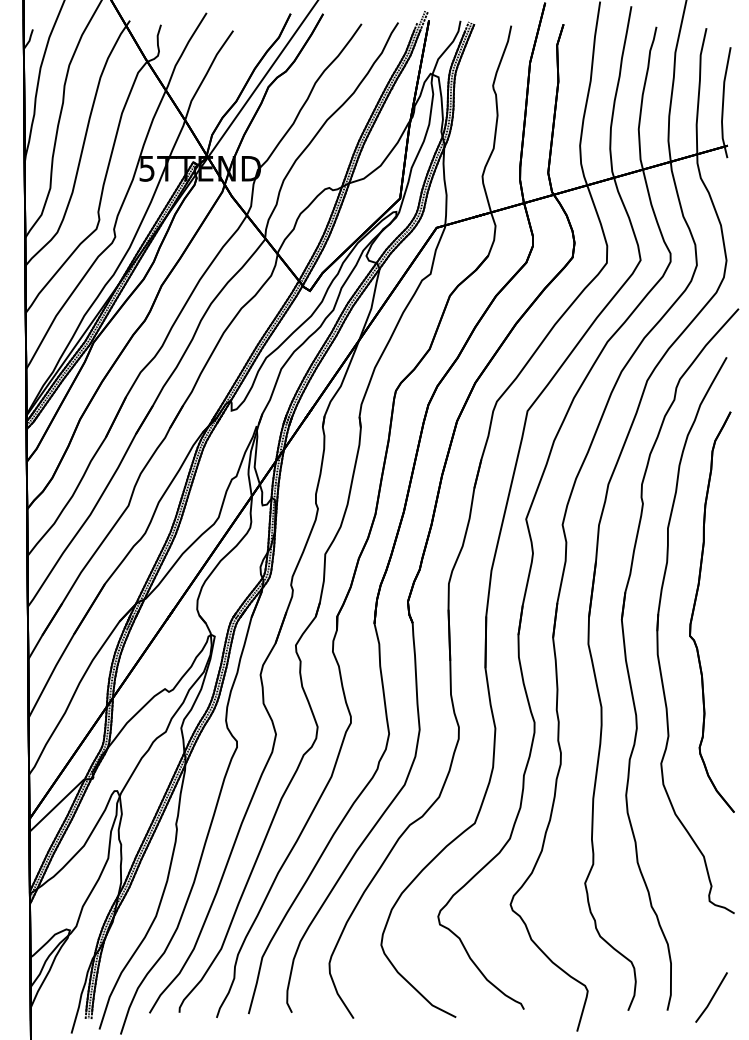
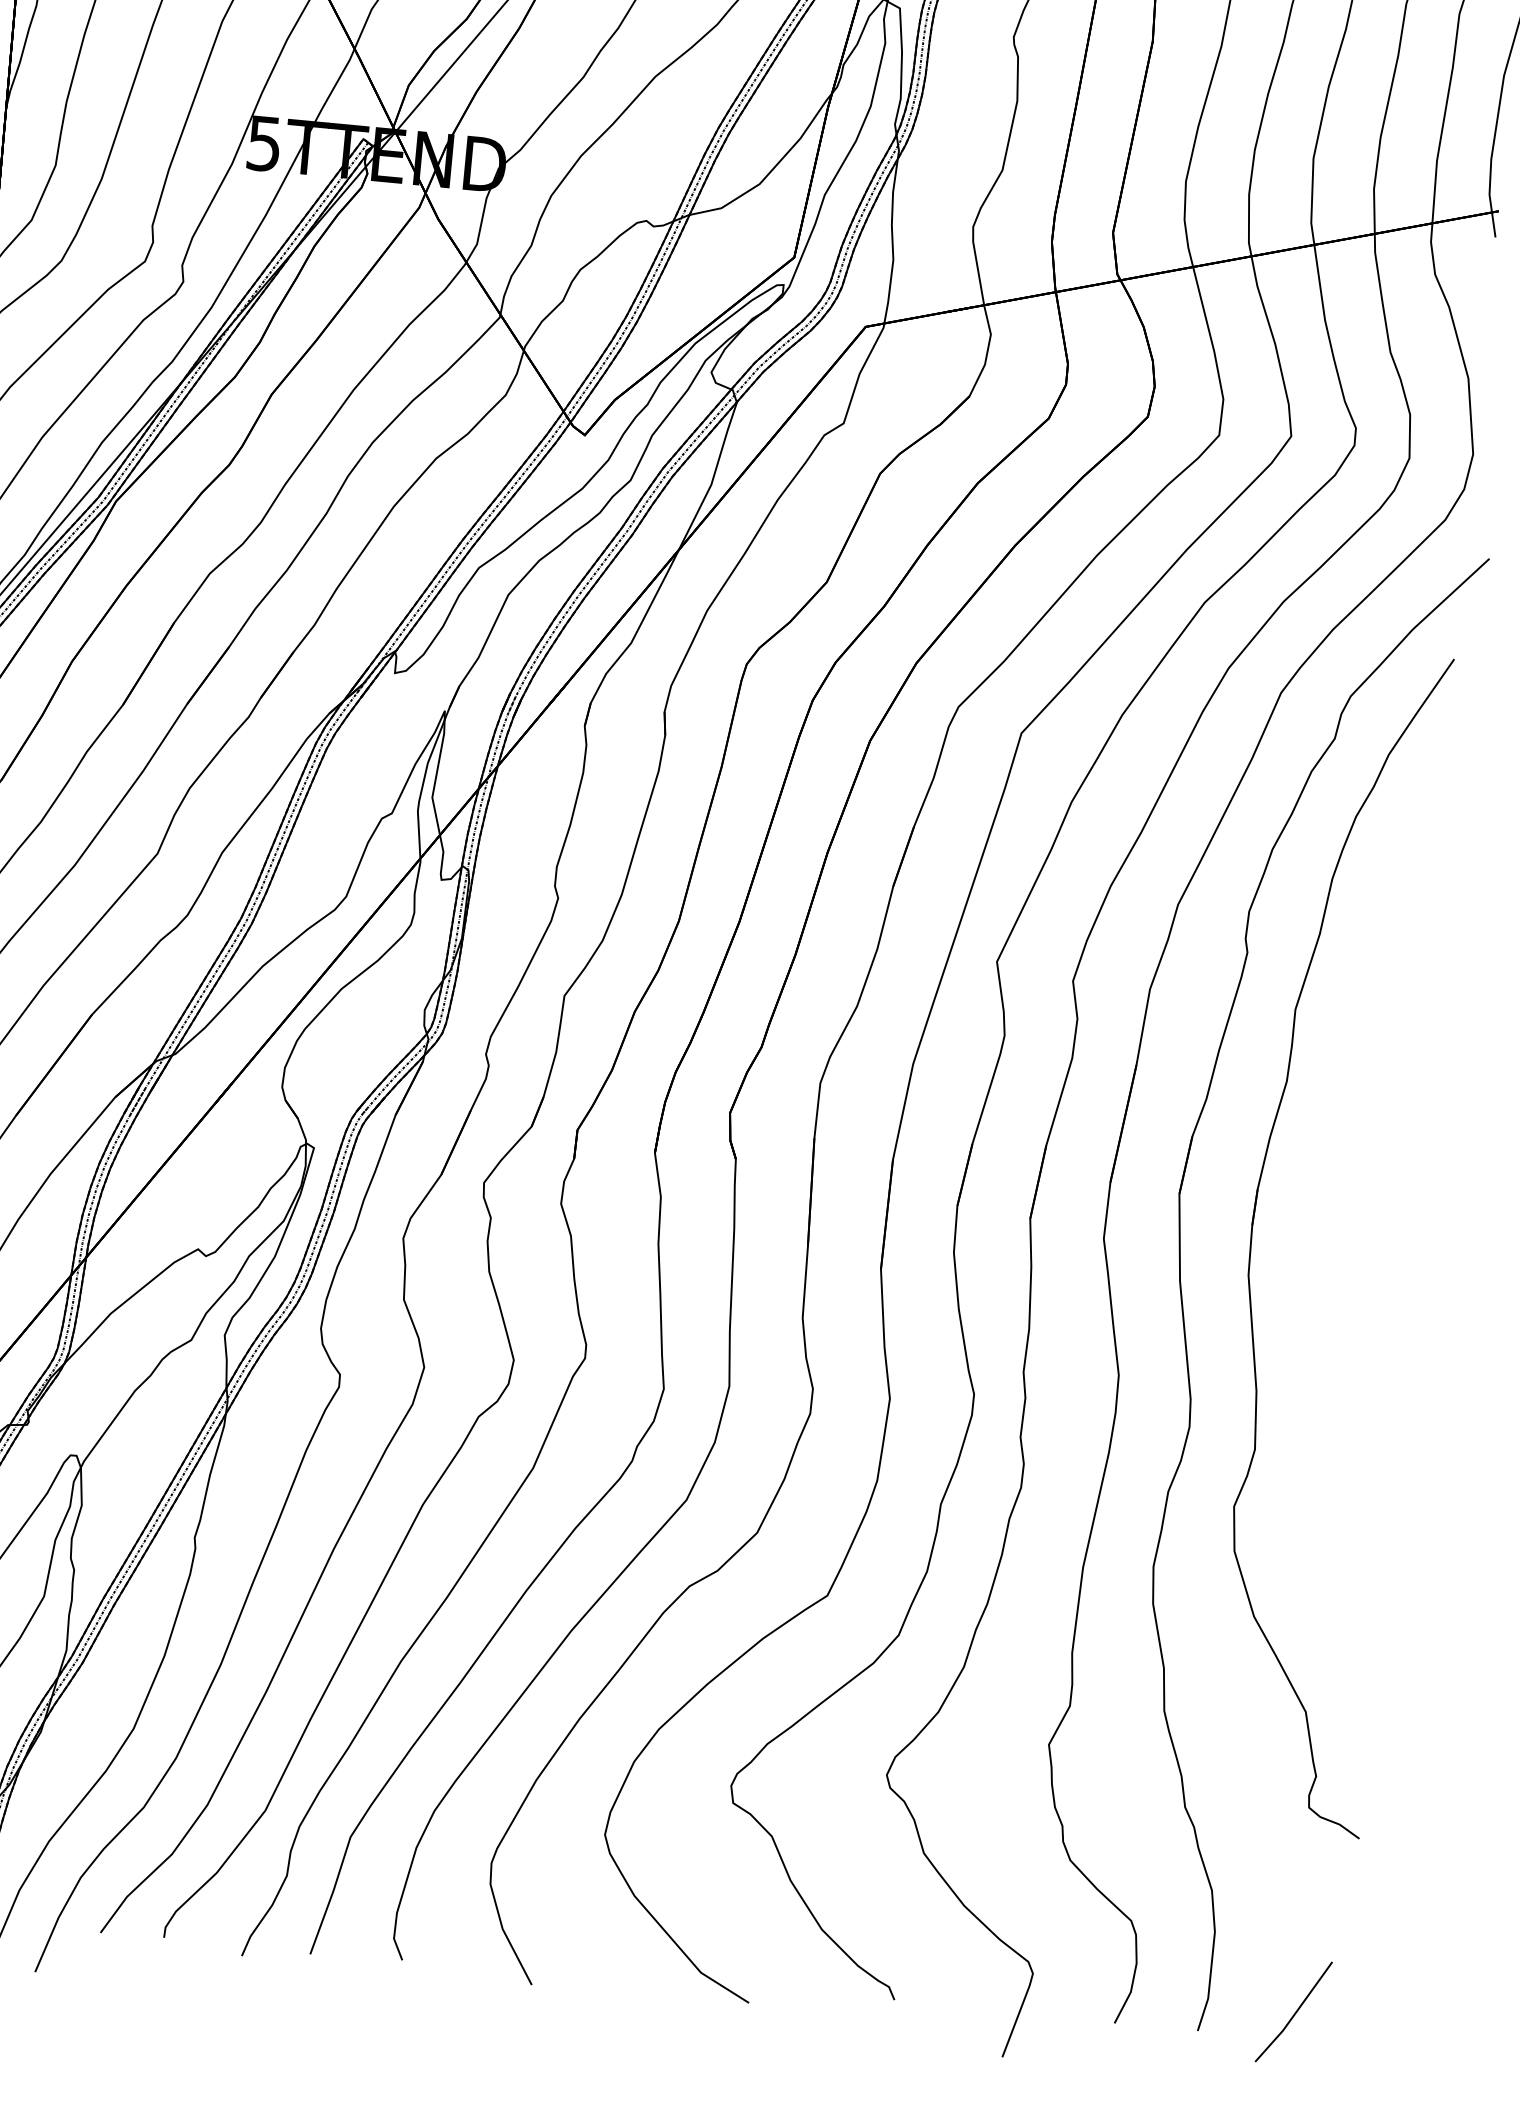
part: (695, 606) -> (1338, 1180), removed

